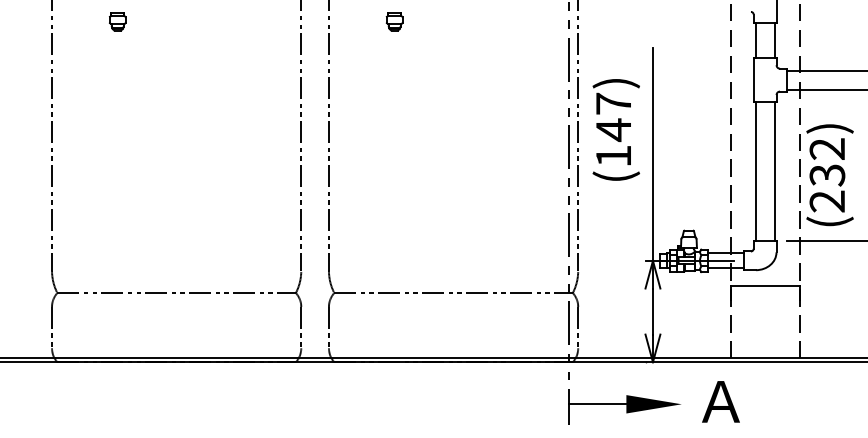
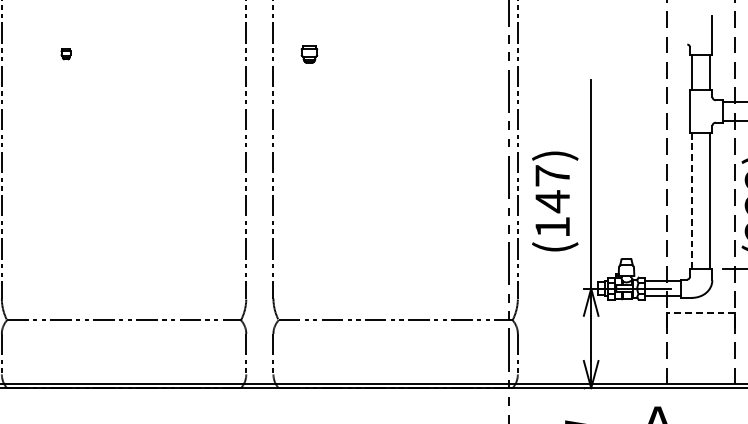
part: (117, 21) -> (66, 53), size x0.6
part: (394, 21) -> (309, 53), moved
text: (615, 129) -> (554, 201), moved
line: (755, 171) -> (691, 201), solid -> dashed
line: (765, 286) -> (701, 313), solid -> dashed

